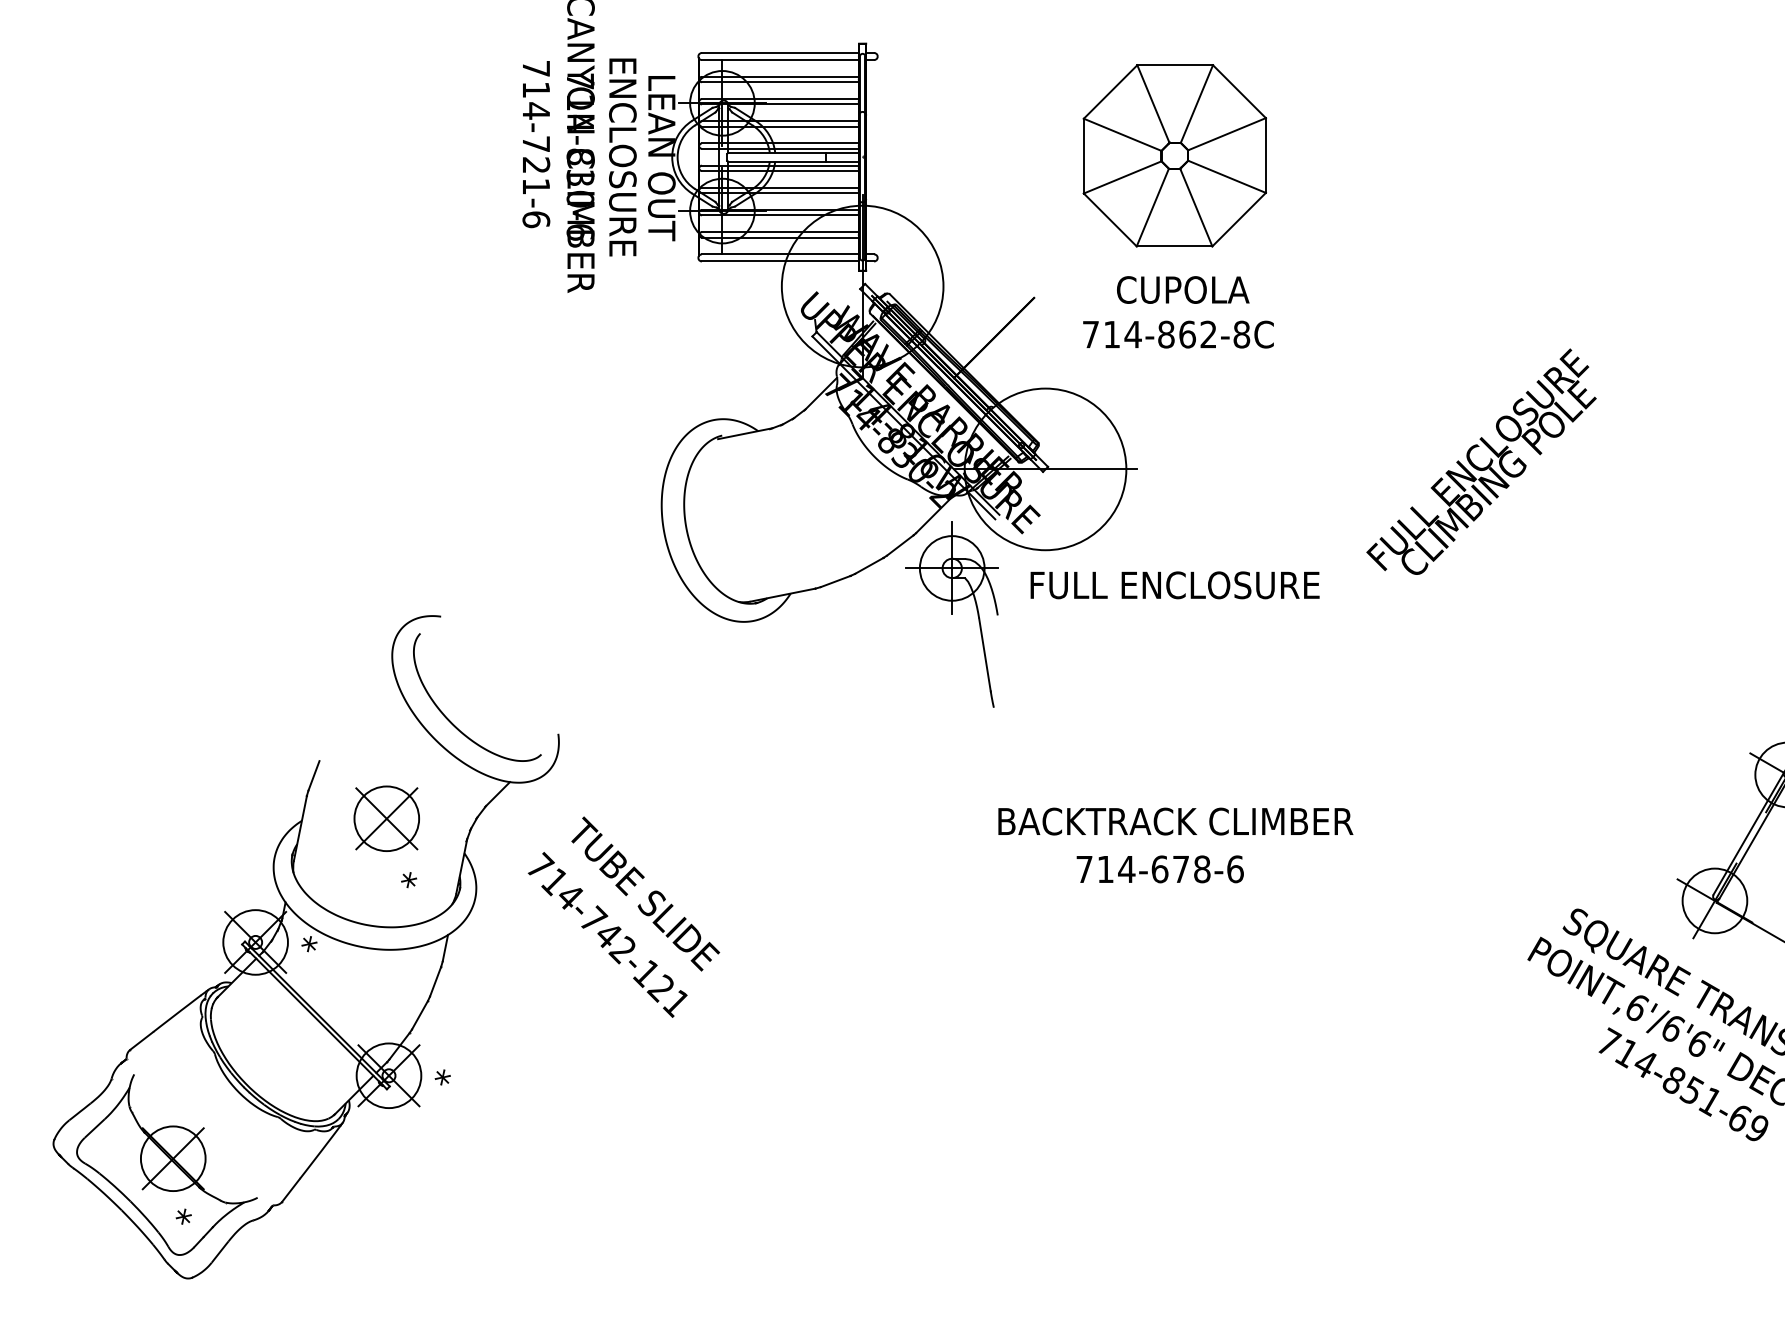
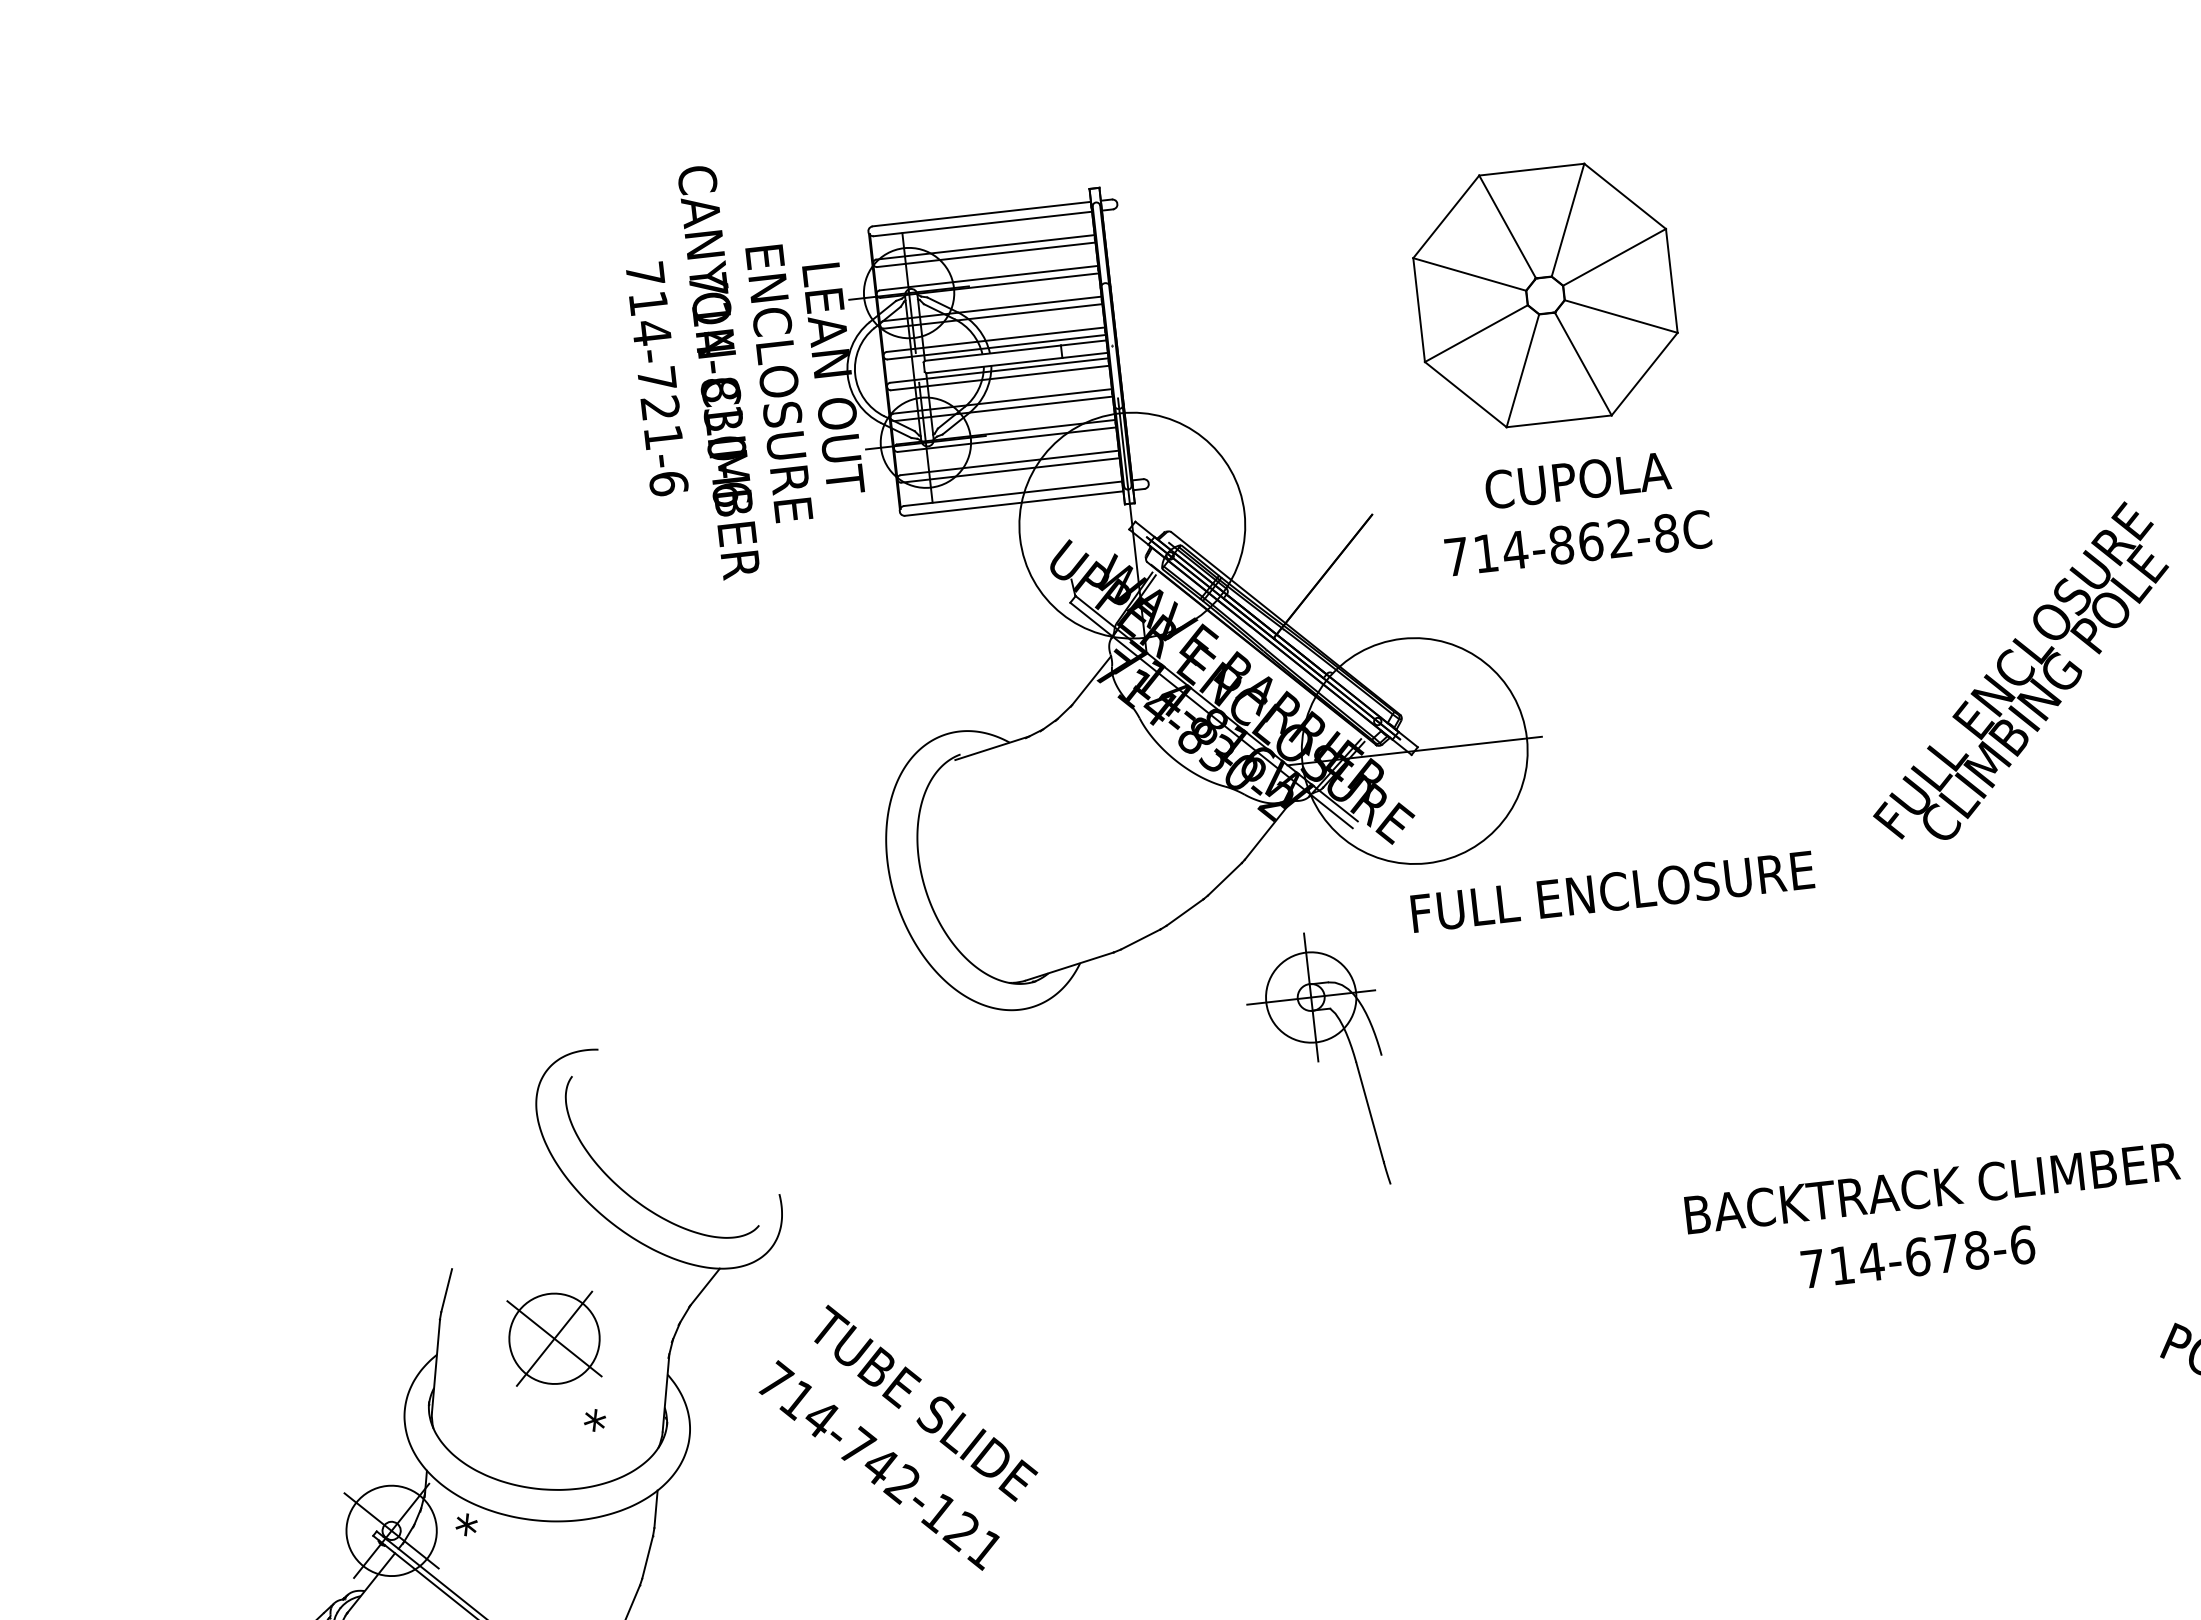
part: (951, 614) -> (1317, 1061), moved
text: (1175, 845) -> (1935, 1221), moved

